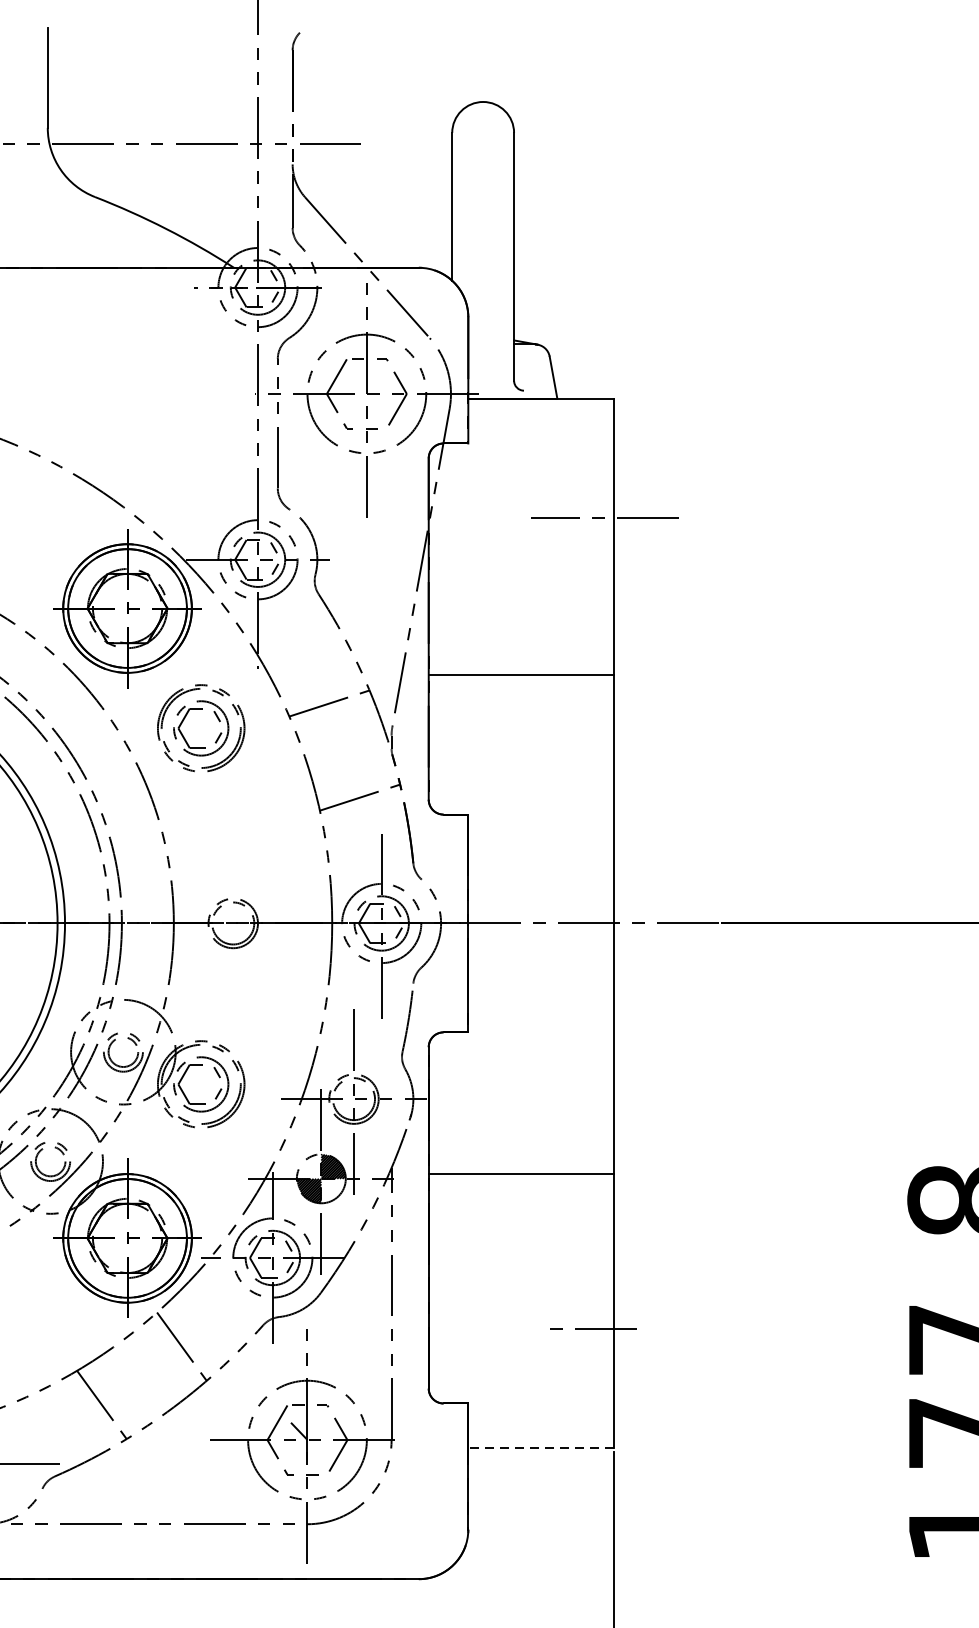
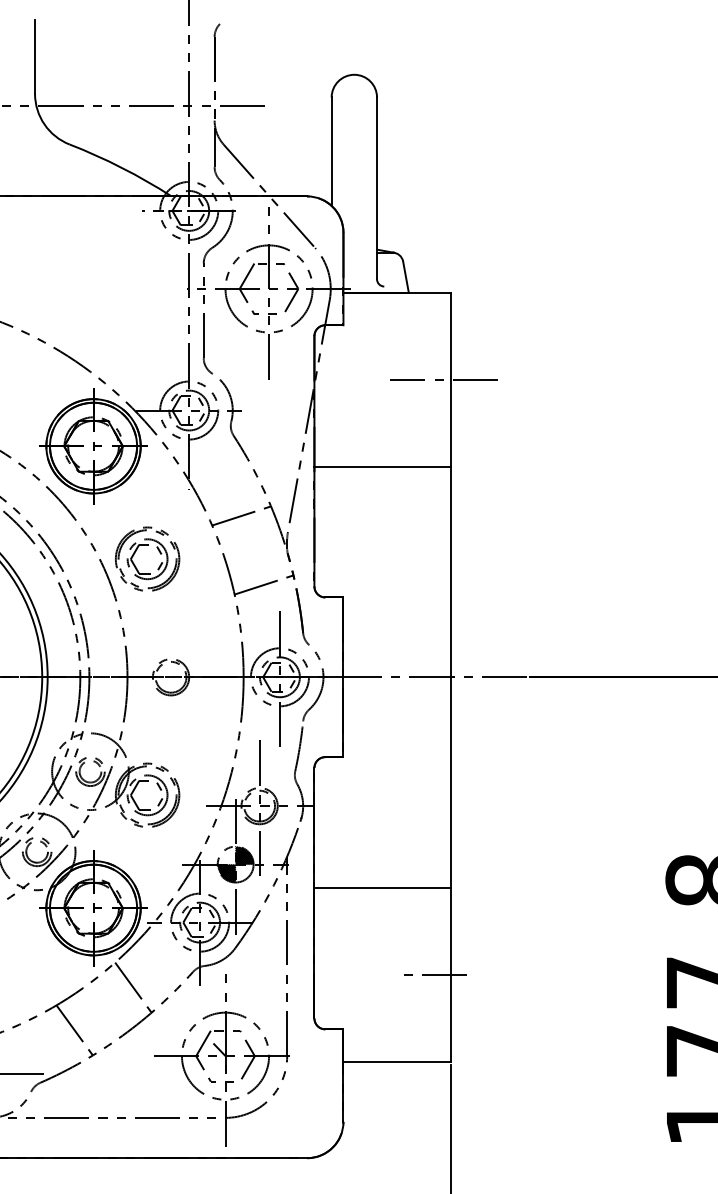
line: (521, 674) -> (382, 466), moved
part: (201, 709) -> (147, 545), moved
line: (521, 1173) -> (382, 887), moved
line: (541, 1448) -> (397, 1062), dashed -> solid

